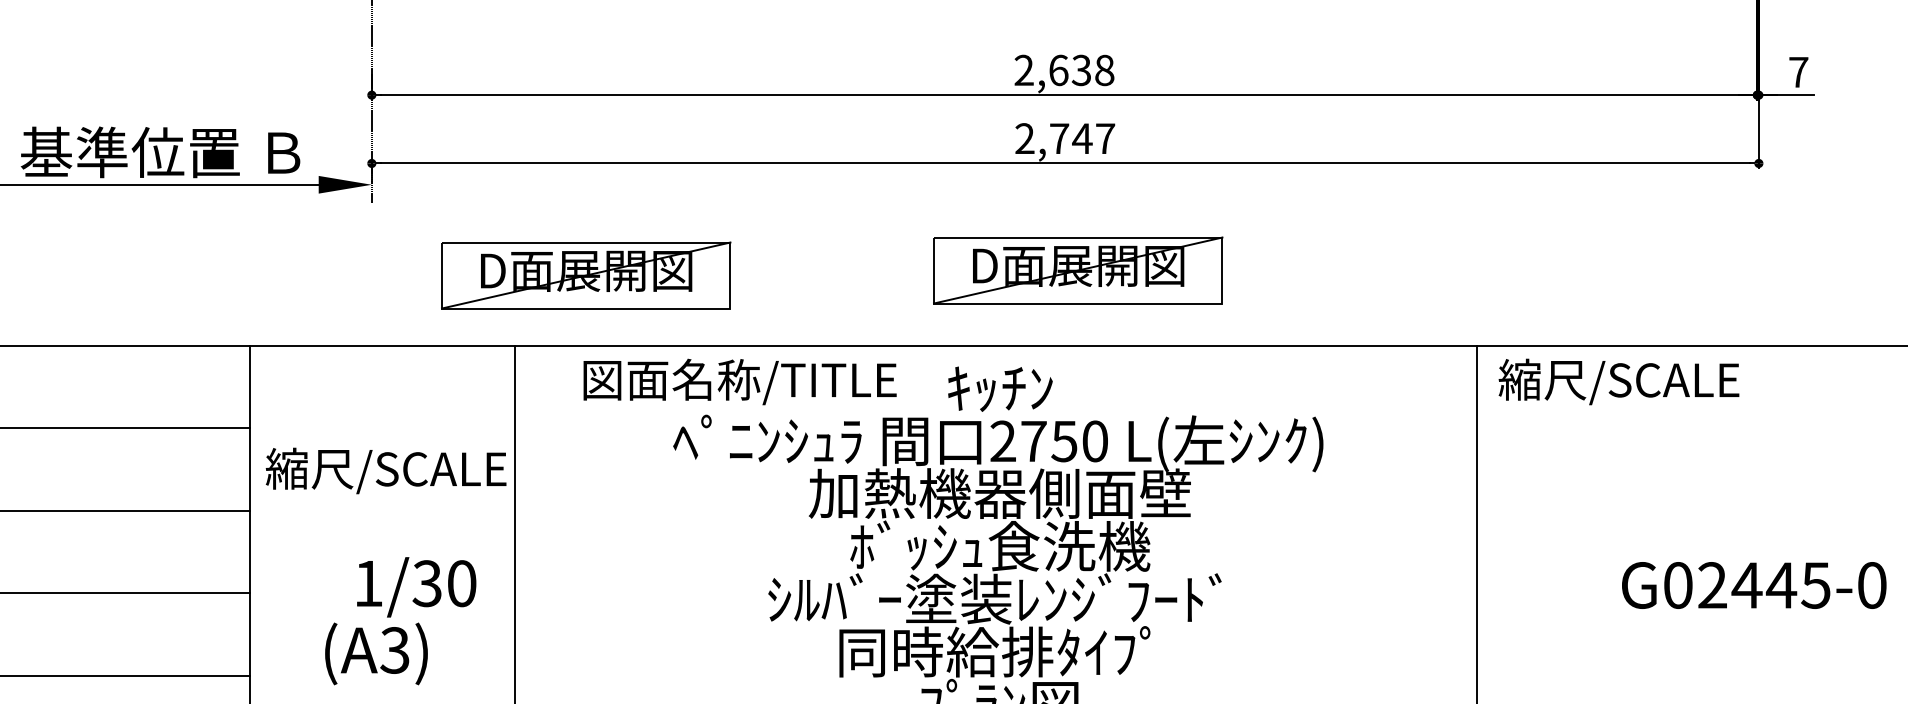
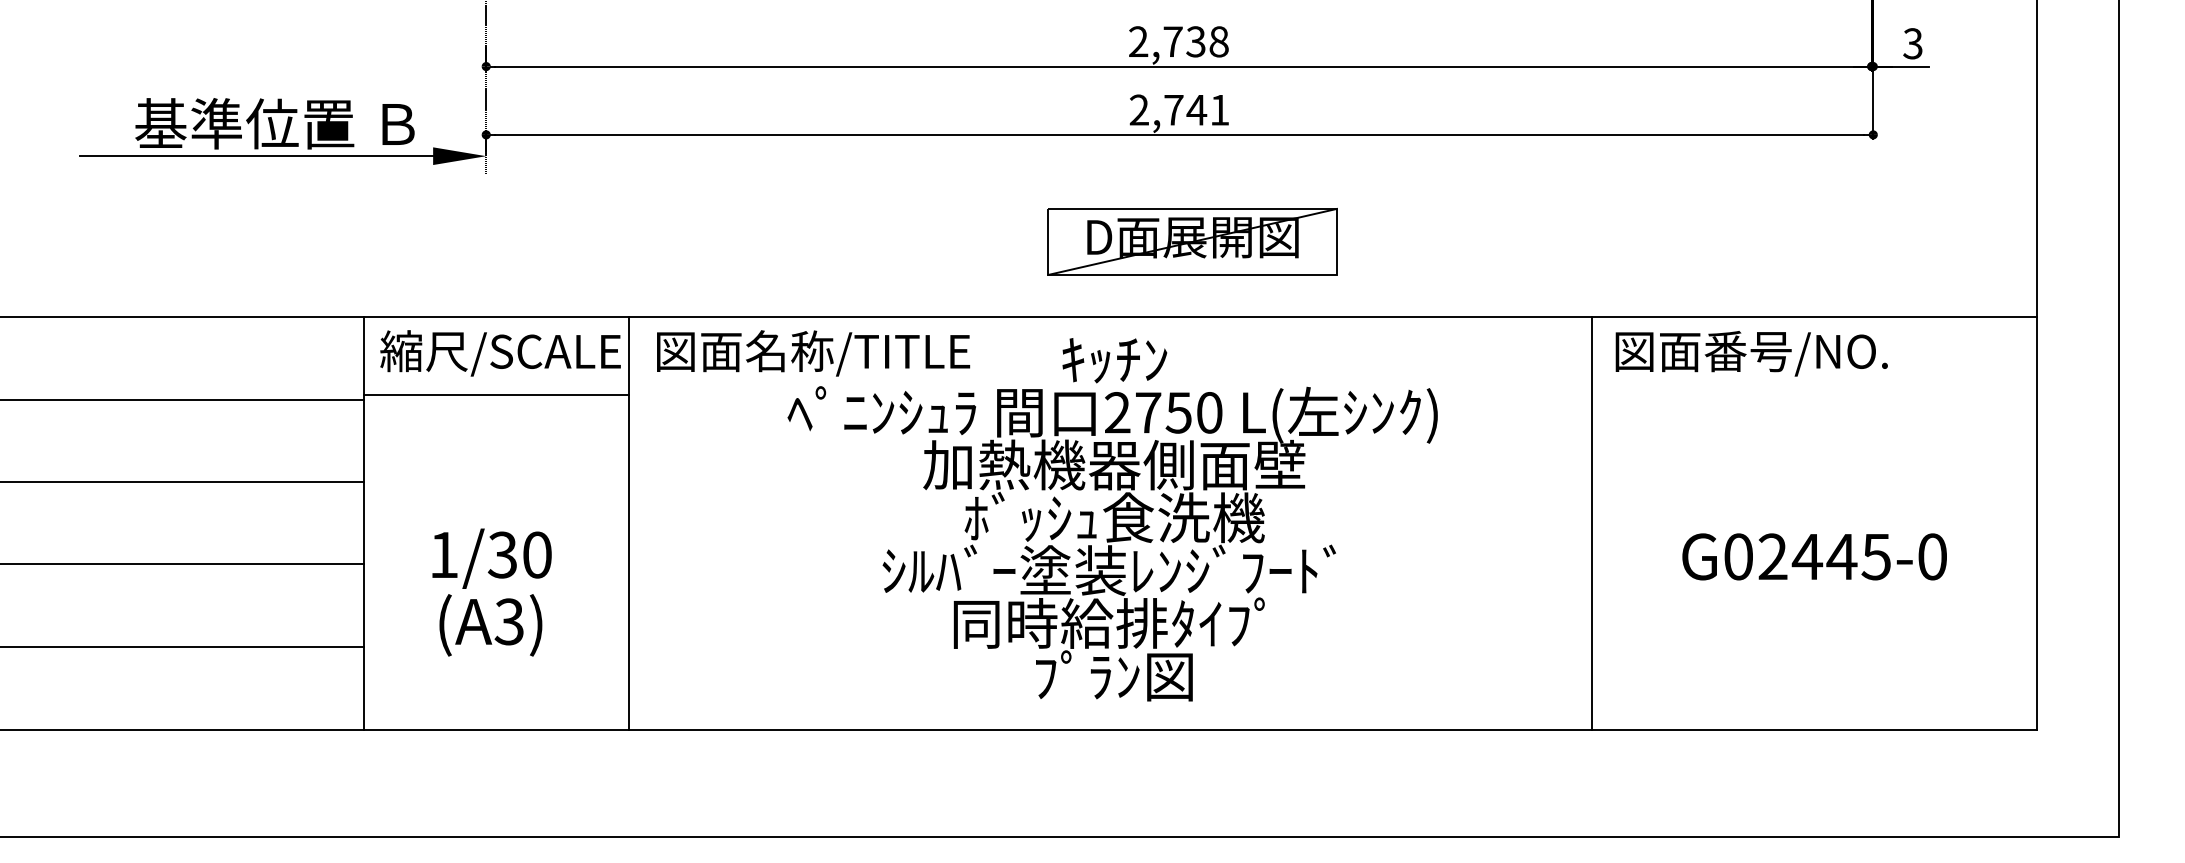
text: (1058, 70) -> (1172, 41), 2,638 -> 2,738
text: (1798, 72) -> (1912, 43), 7 -> 3
text: (1105, 139) -> (1219, 110), 2,747 -> 2,741
part: (586, 275) -> (700, 246), removed
text: (740, 382) -> (813, 353), moved
text: (1636, 382) -> (1750, 353), 縮尺/SCALE -> 図面番号/NO.
line: (382, 424) -> (496, 395), added
text: (386, 471) -> (500, 353), moved
text: (1754, 585) -> (1814, 556), moved
text: (416, 587) -> (491, 558), moved

